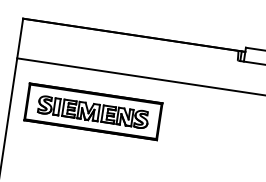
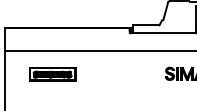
part: (93, 112) -> (52, 74), size x0.6

